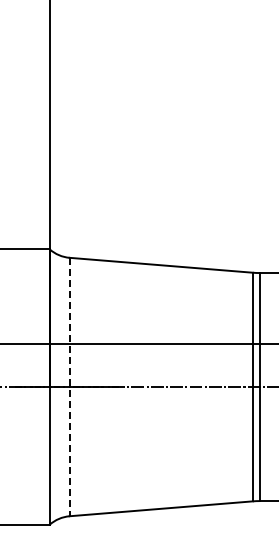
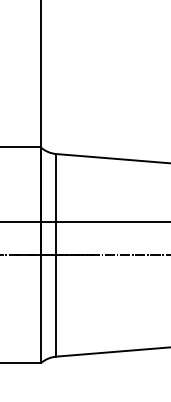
line: (69, 387) -> (56, 255), dashed -> solid

